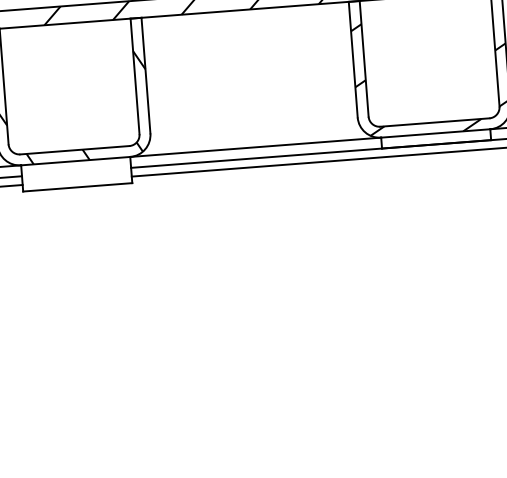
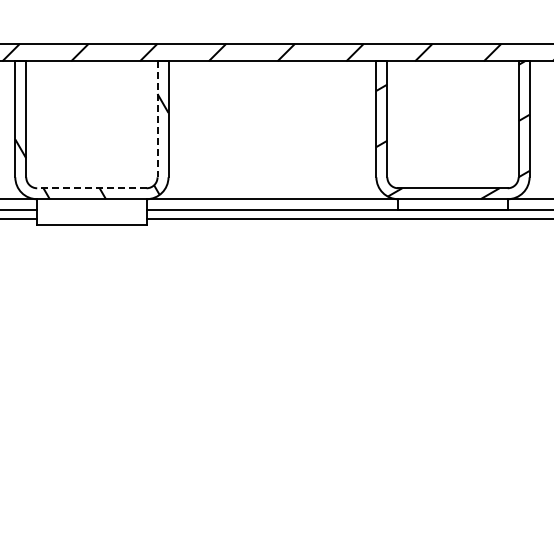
line: (135, 76) -> (157, 119), solid -> dashed
line: (74, 150) -> (91, 188), solid -> dashed

